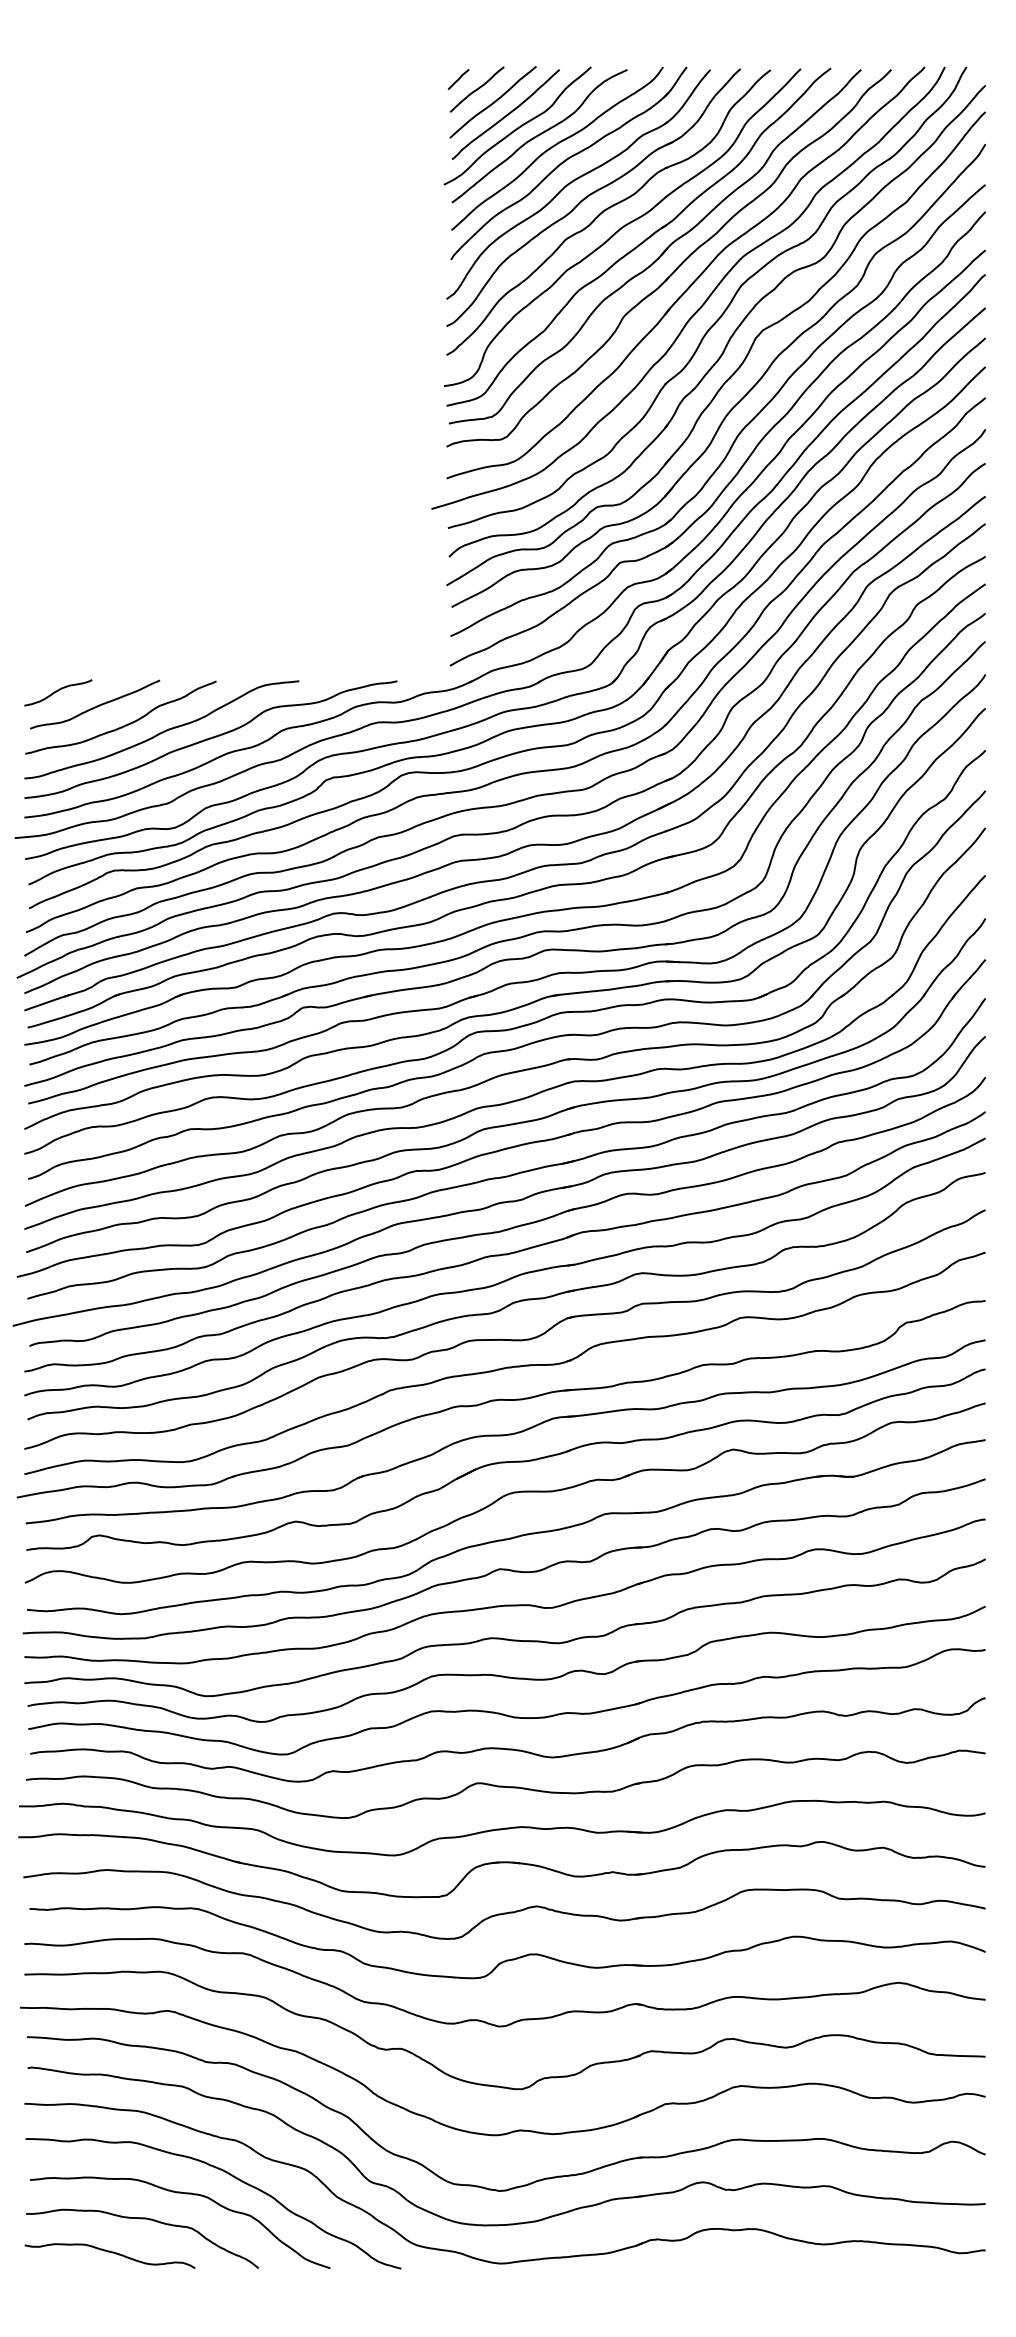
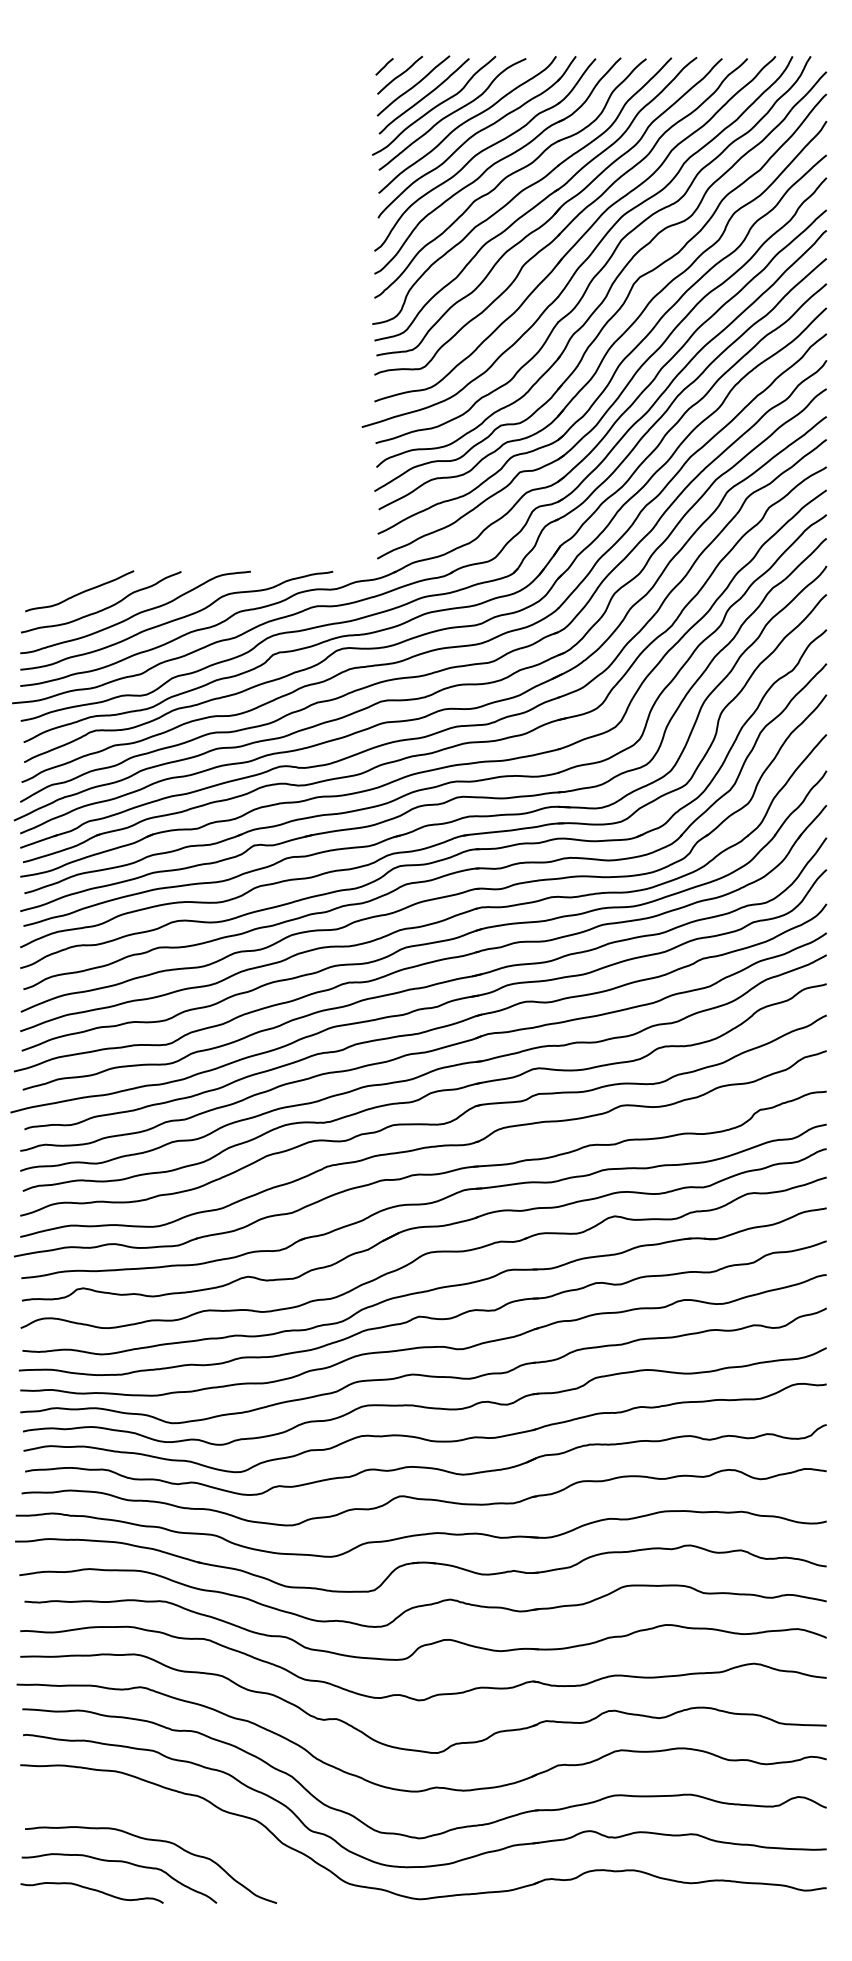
curve: (58, 691) -> (48, 580), removed
curve: (231, 2176) -> (194, 1826), removed

